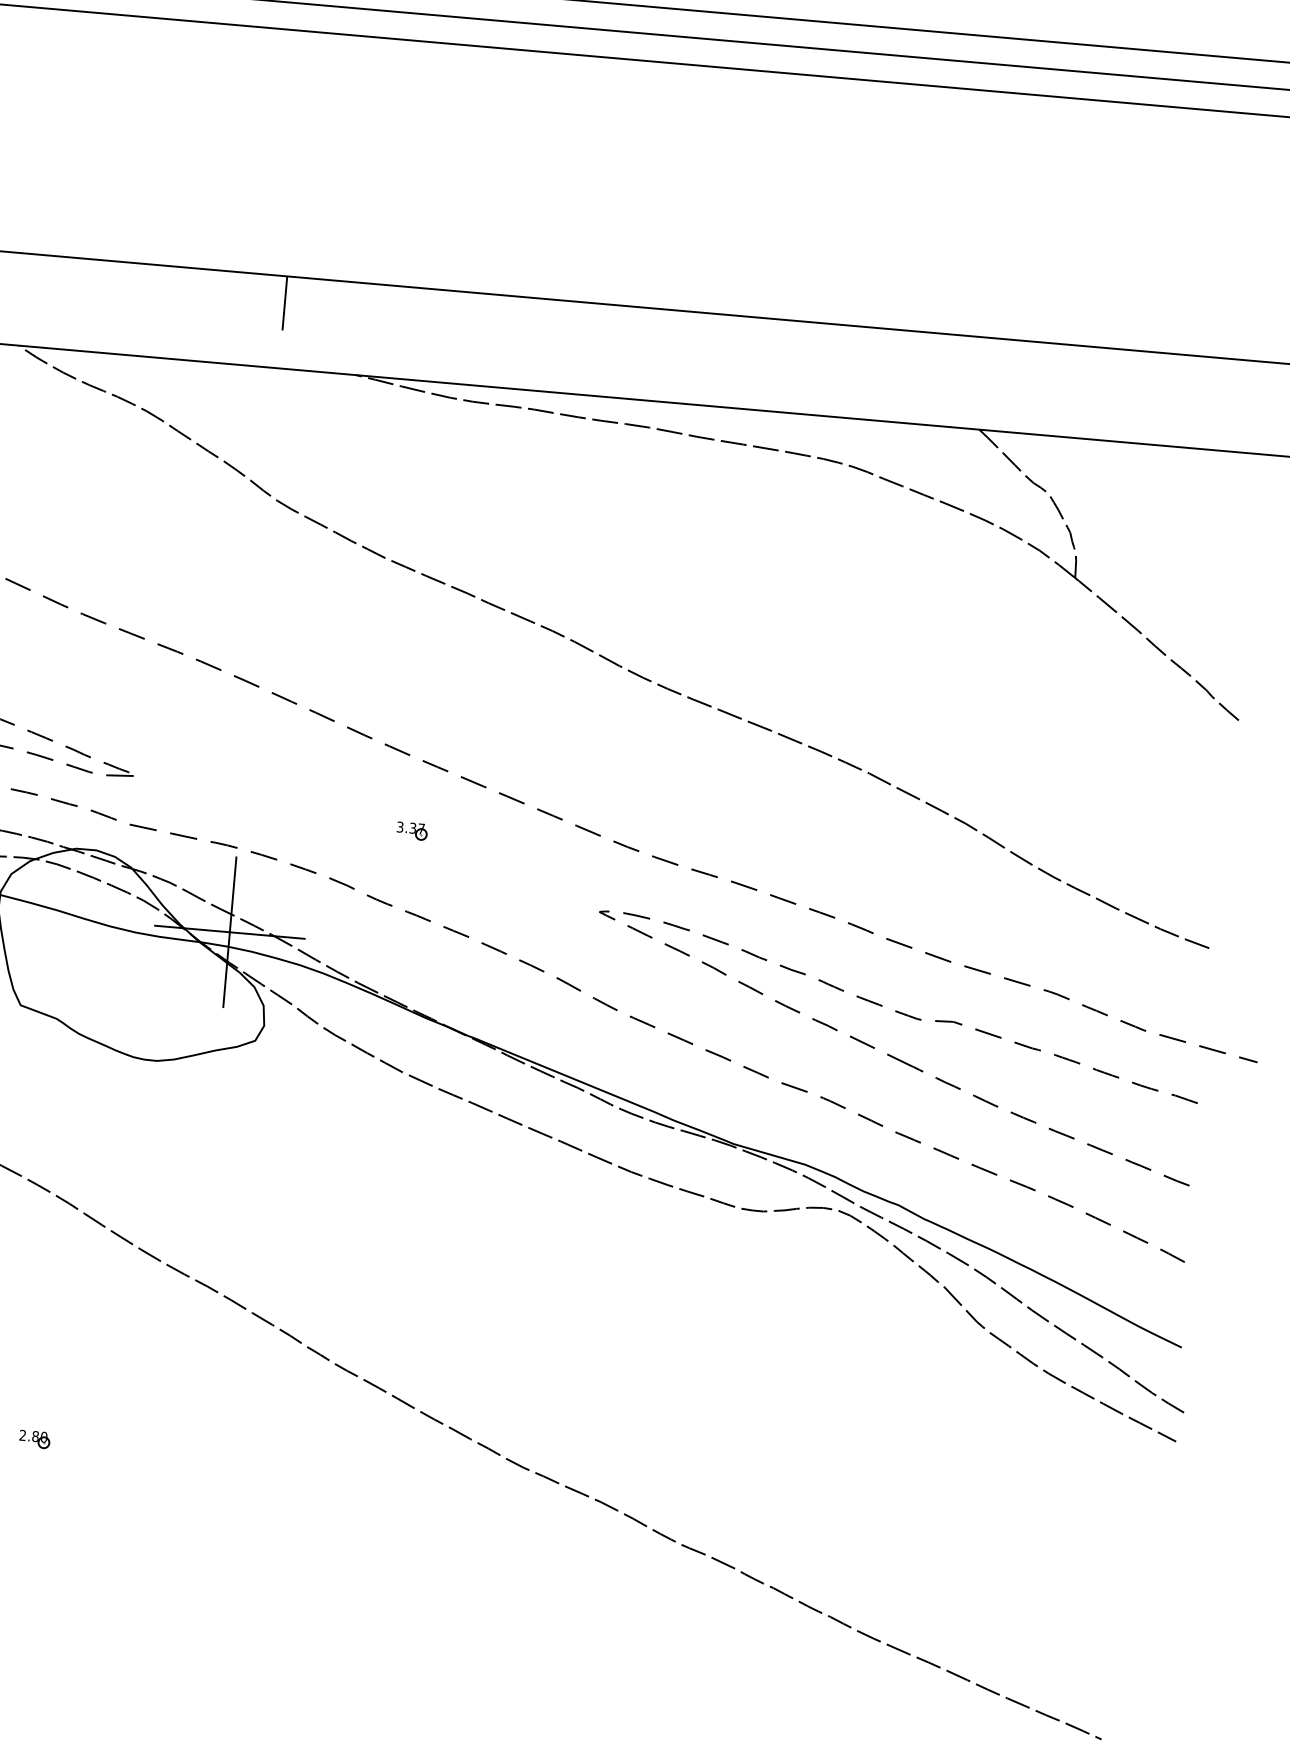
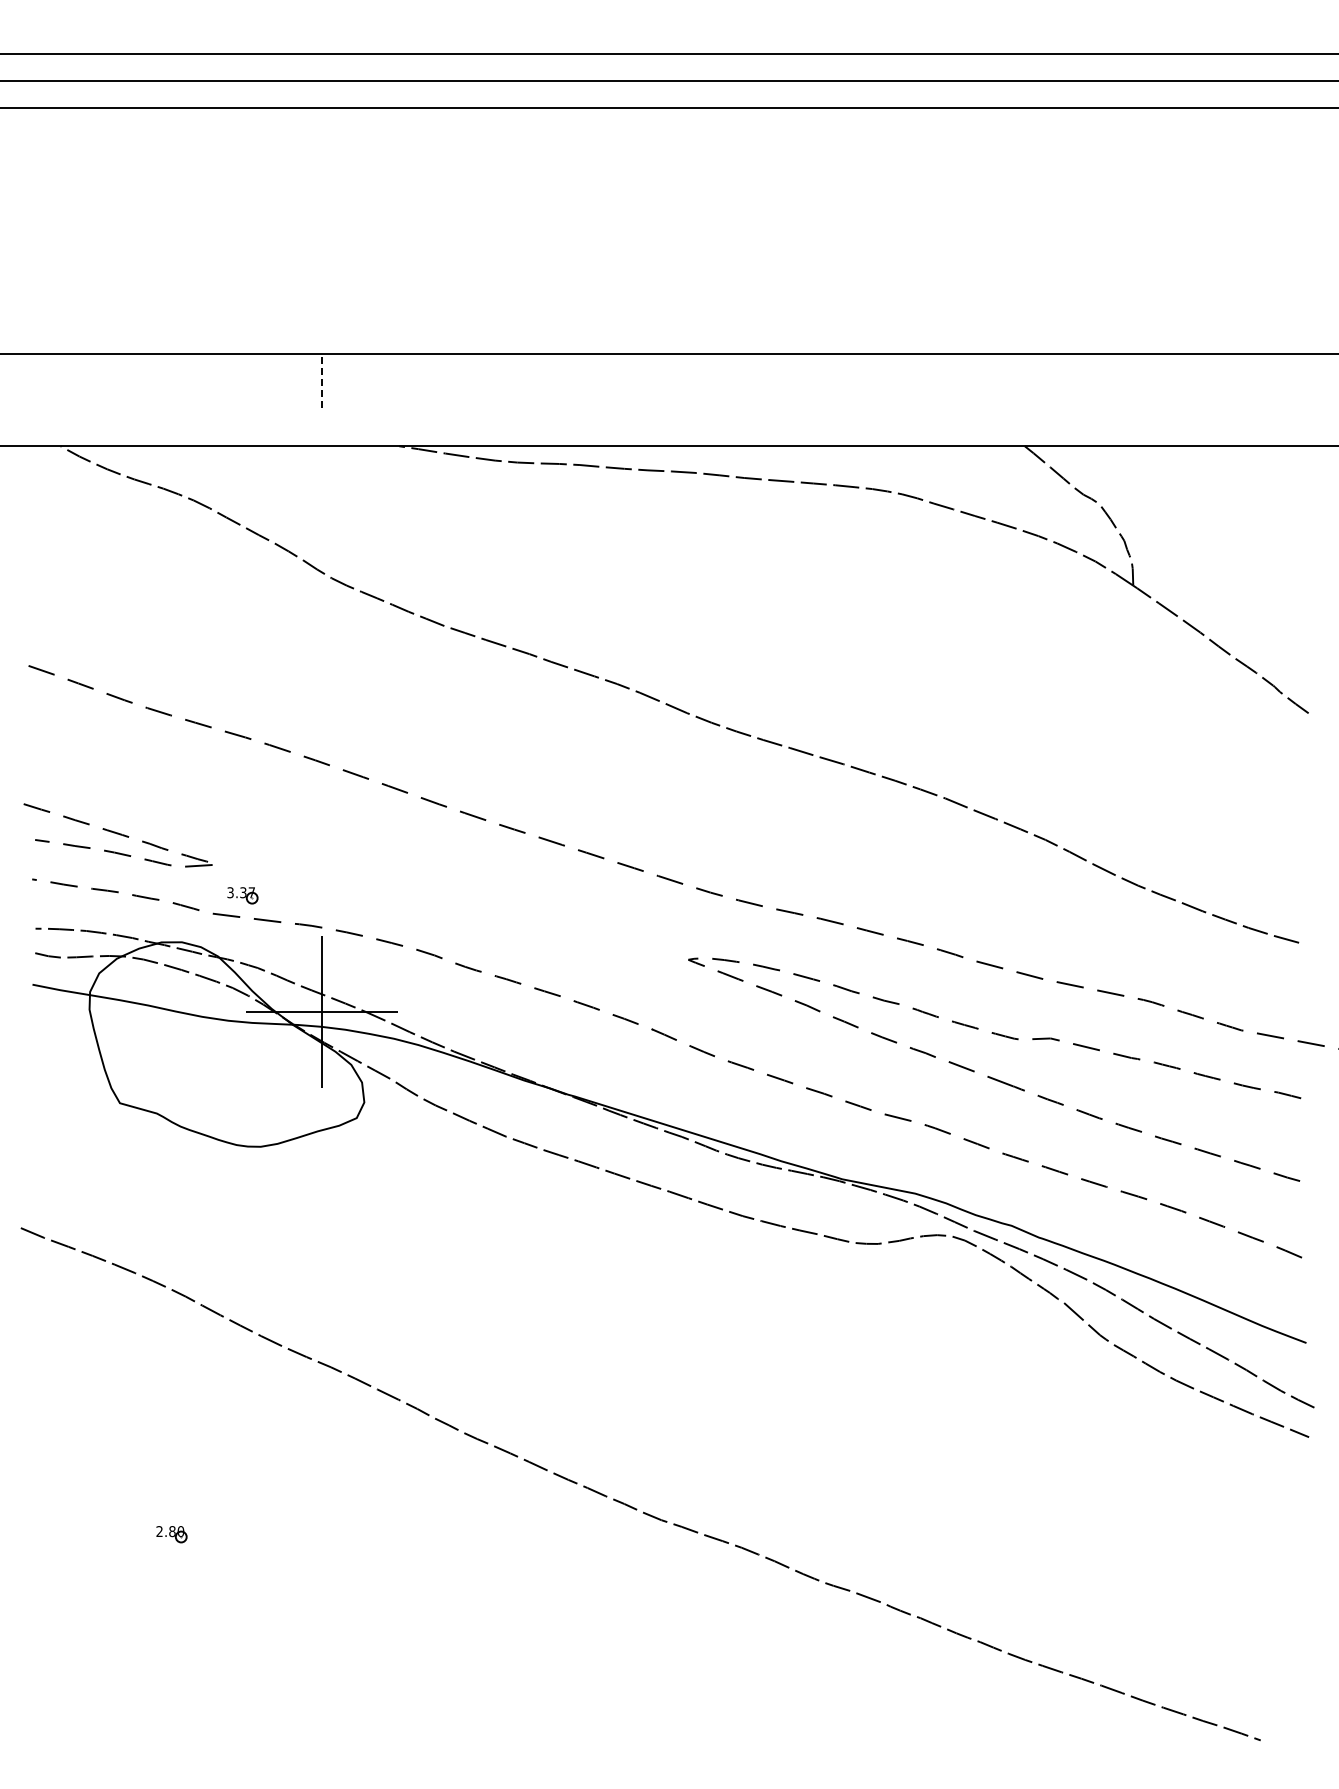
line: (284, 302) -> (321, 380), solid -> dashed
part: (411, 830) -> (242, 895), moved

